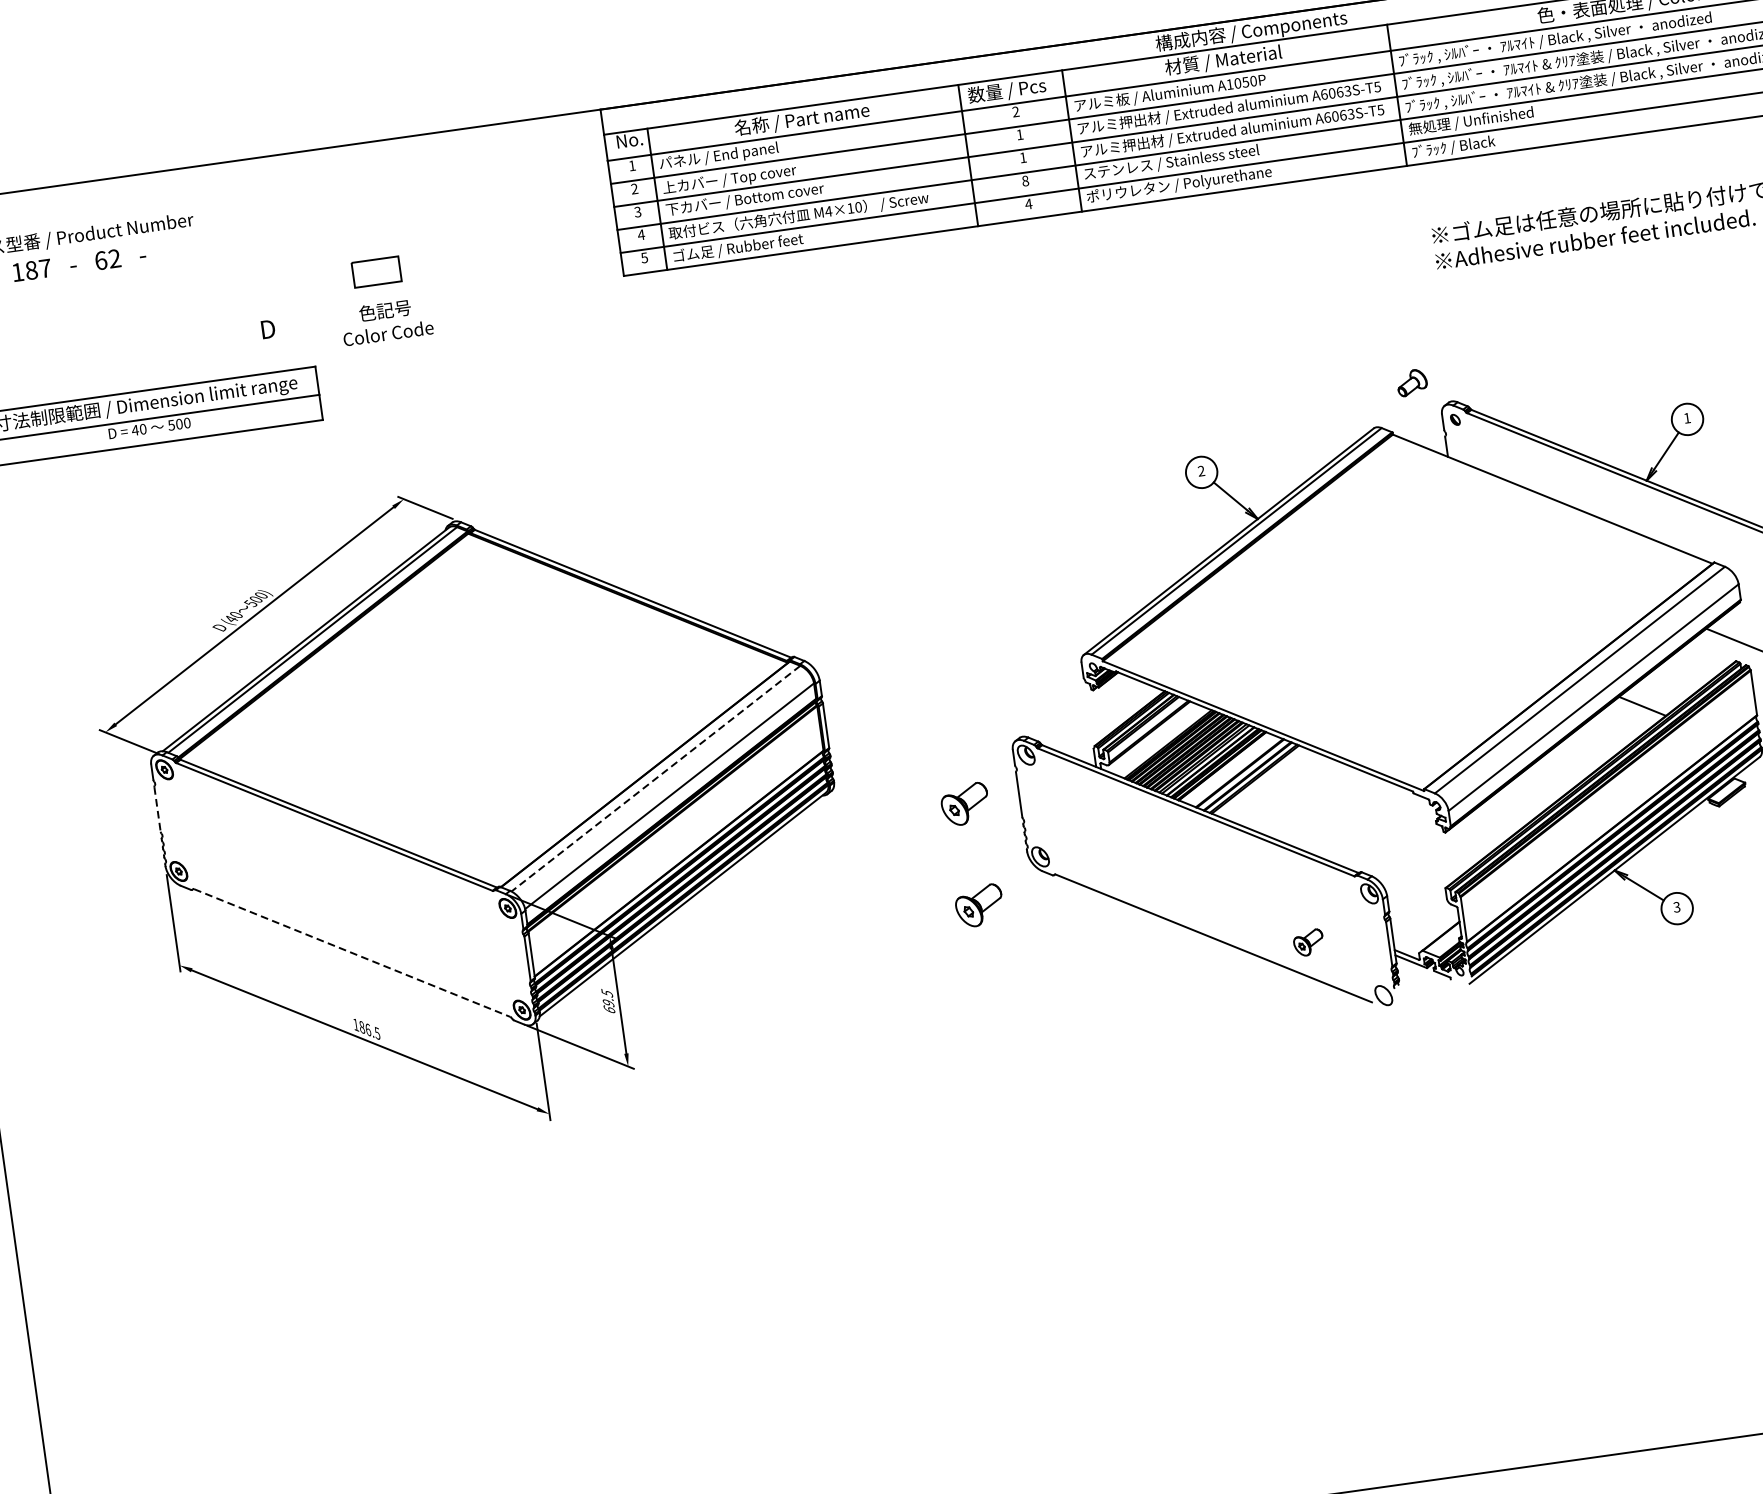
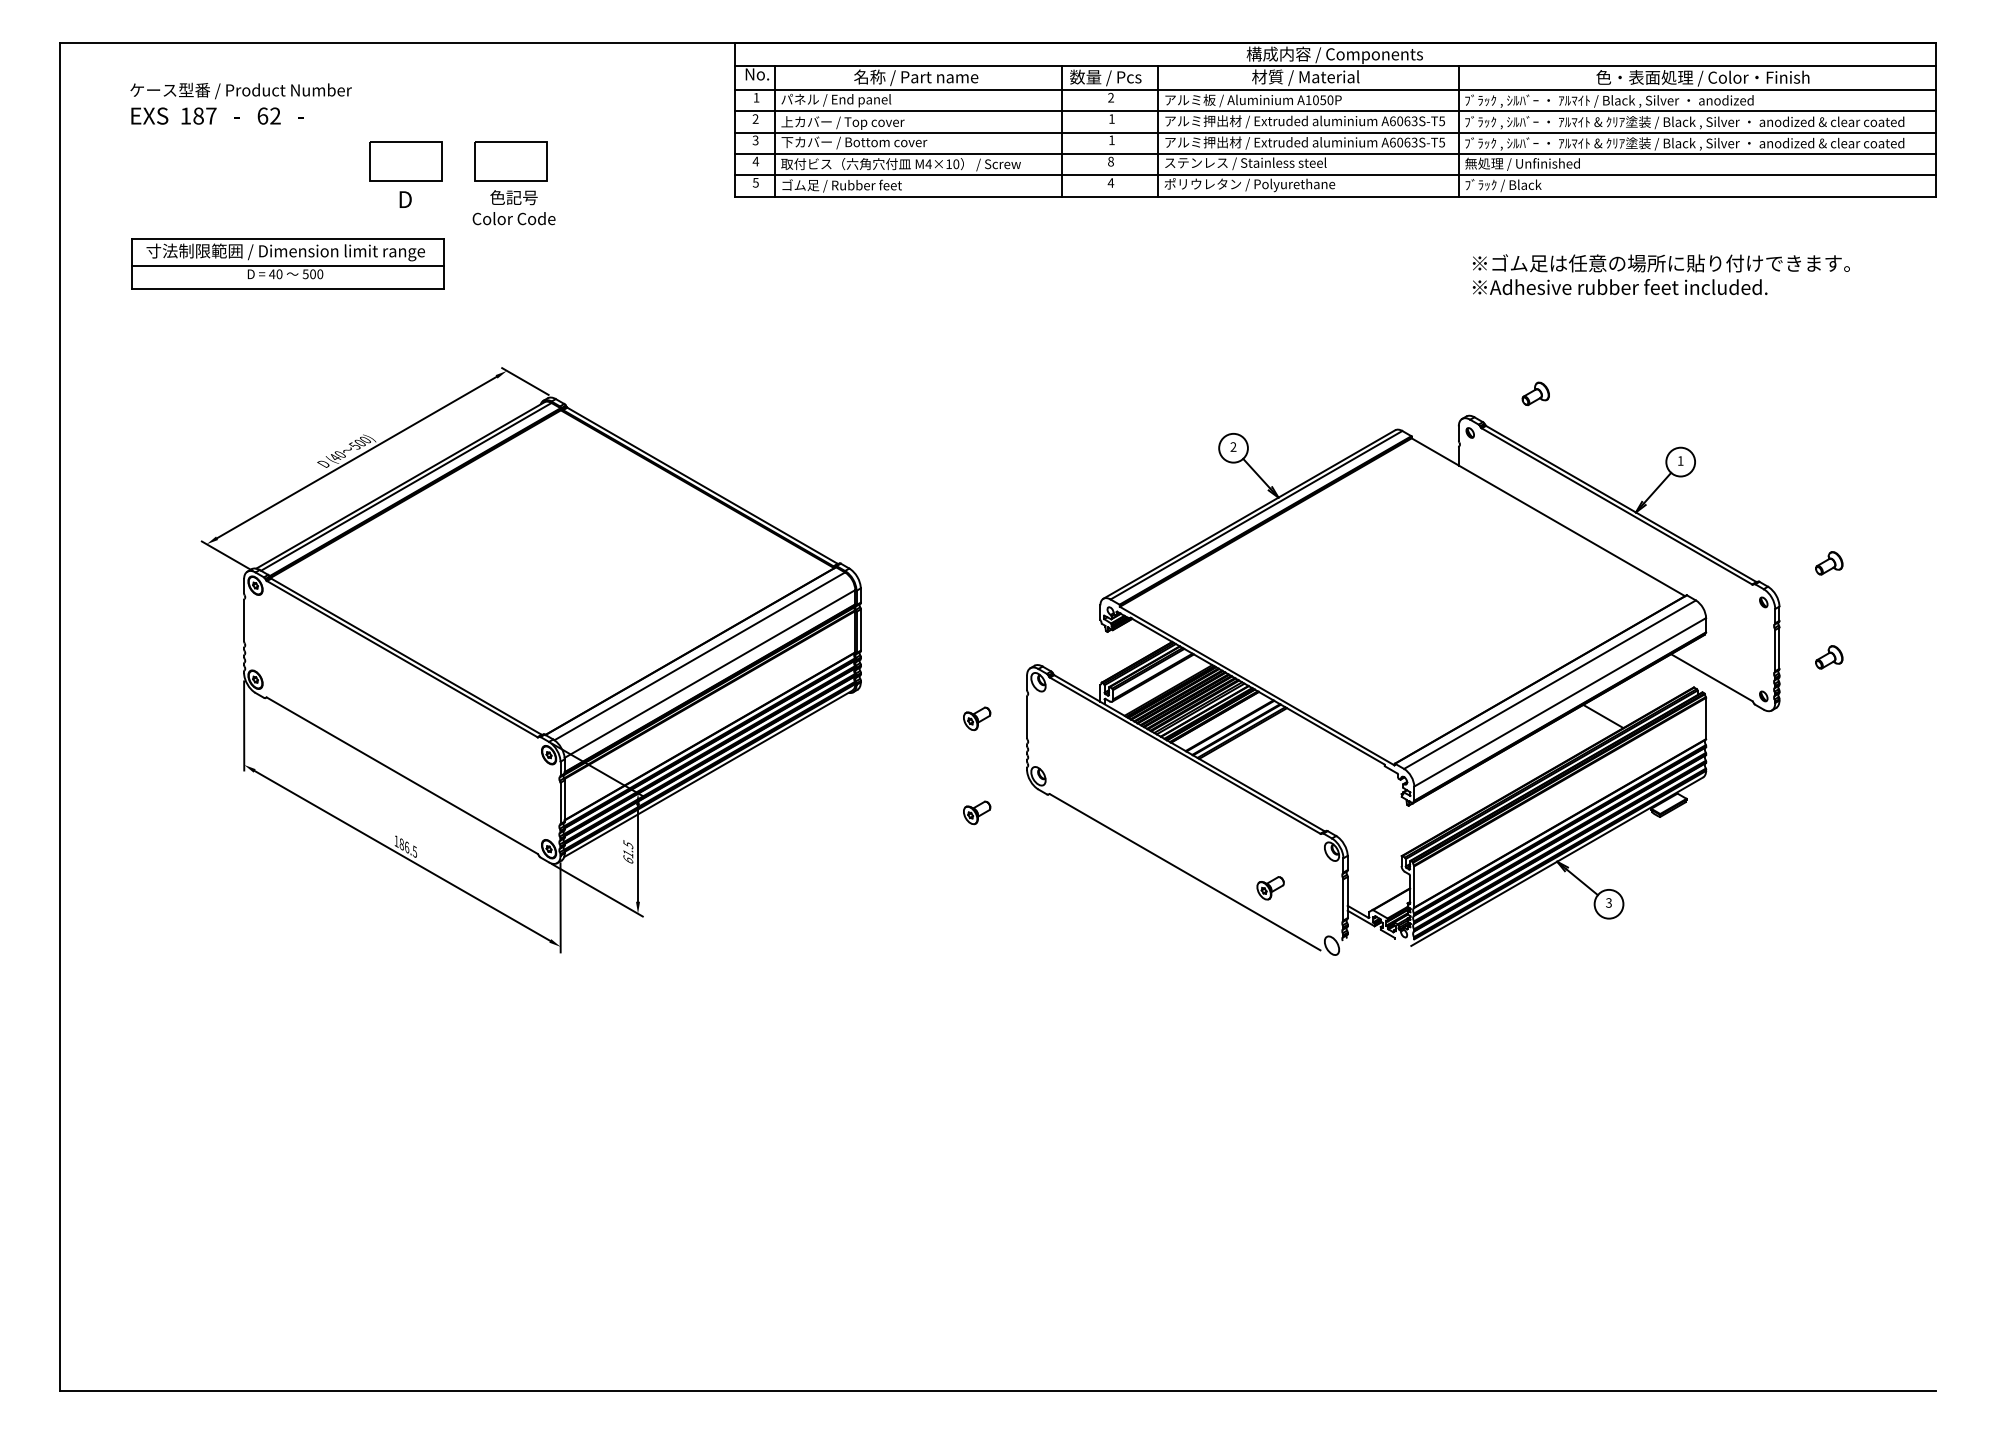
part: (375, 272) -> (510, 161), size x1.67
part: (262, 288) -> (405, 161), added
part: (1411, 382) -> (1535, 393), moved
line: (655, 778) -> (699, 656), dashed -> solid
part: (965, 803) -> (977, 718), size x0.62
line: (157, 809) -> (244, 620), dashed -> solid
part: (980, 905) -> (977, 812), size x0.62
line: (352, 952) -> (402, 775), dashed -> solid
text: (608, 1002) -> (628, 853), 69.5 -> 61.5

